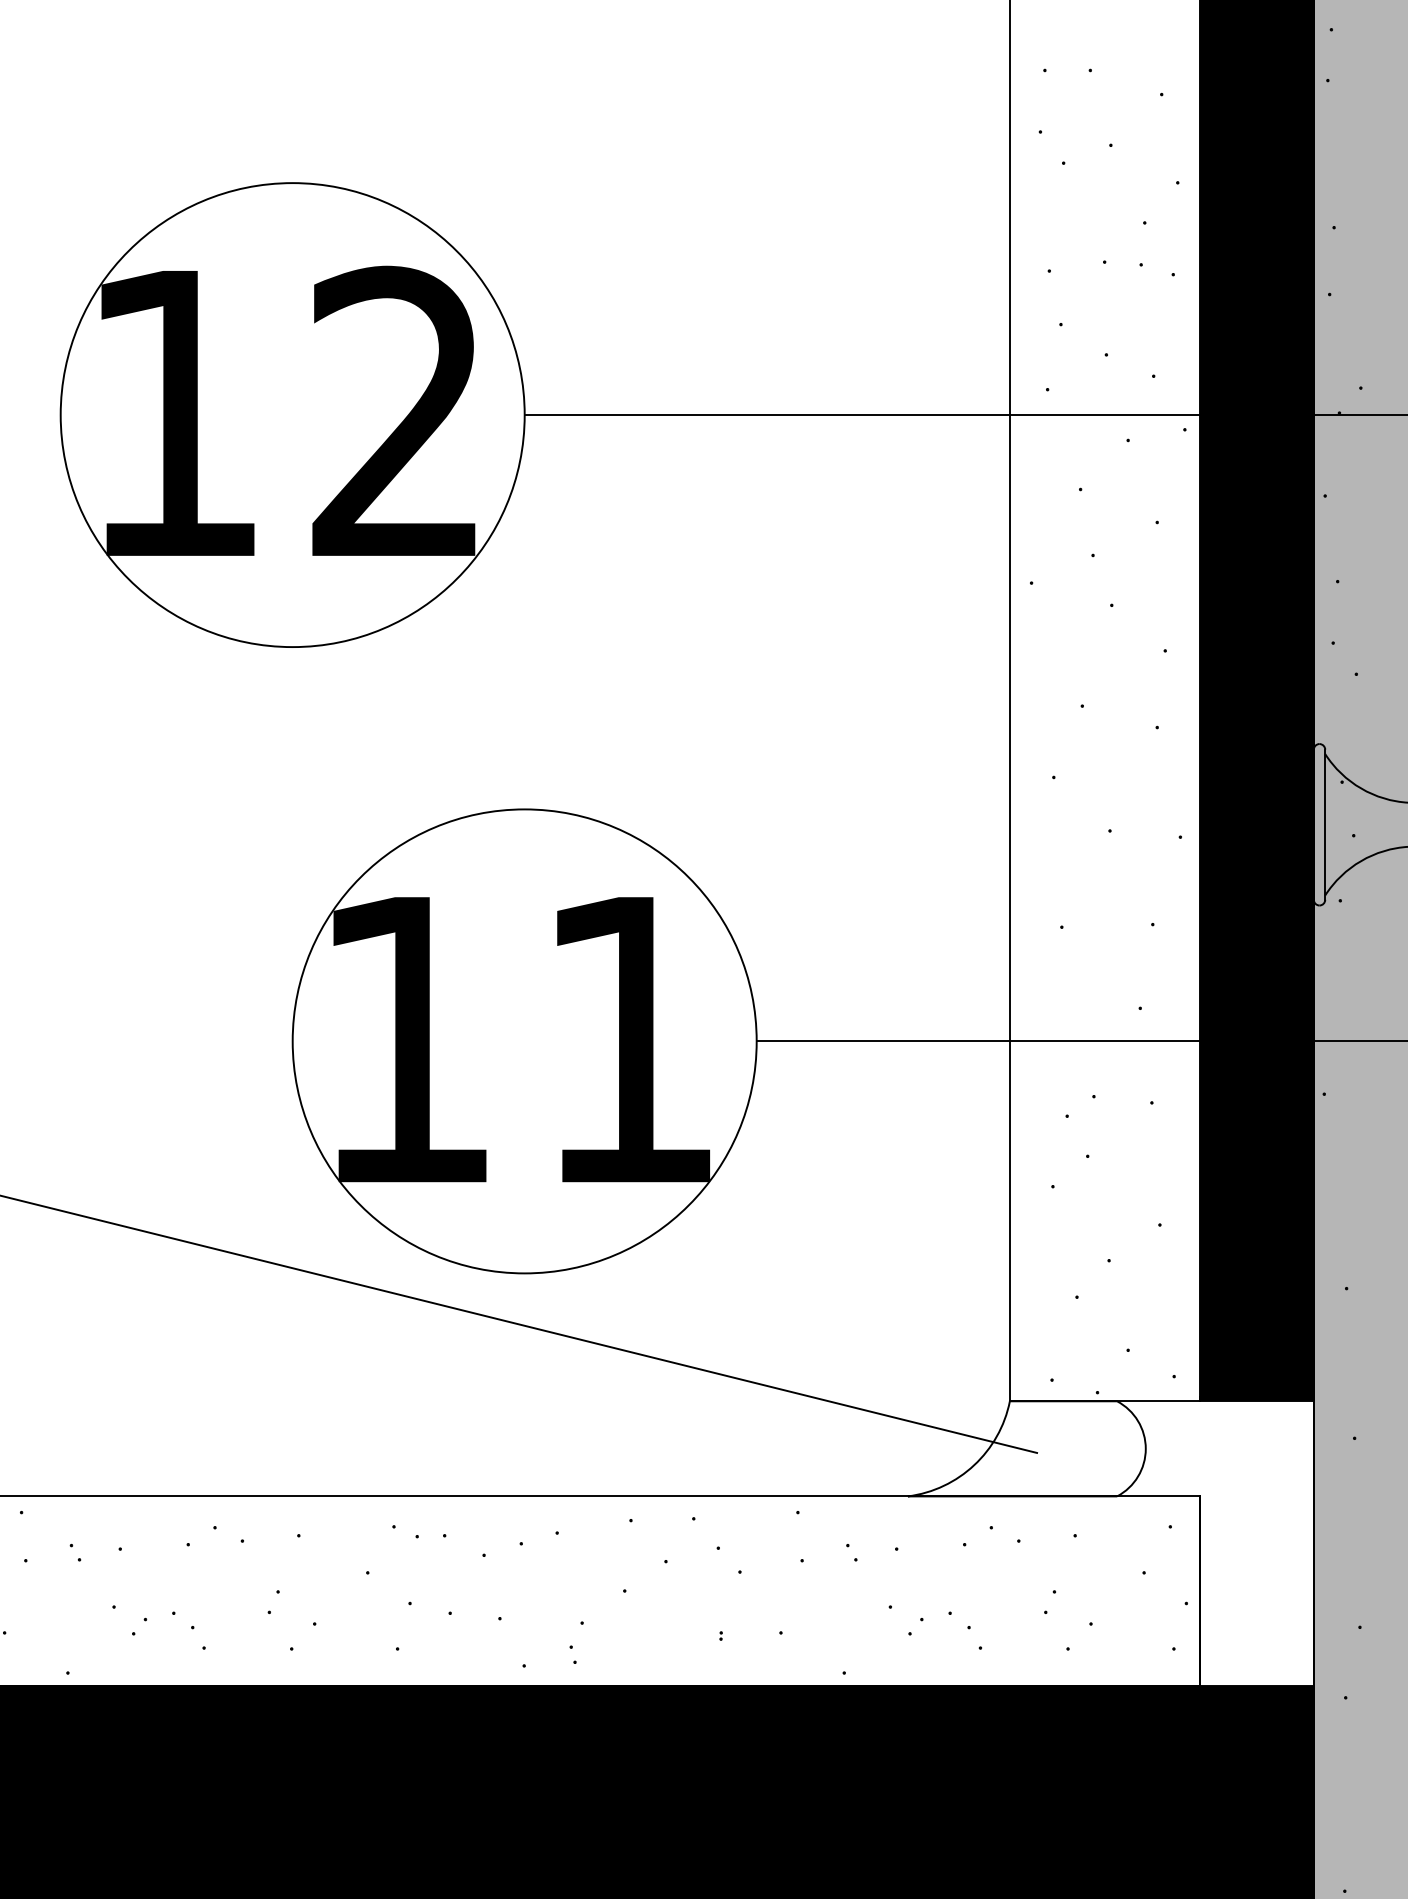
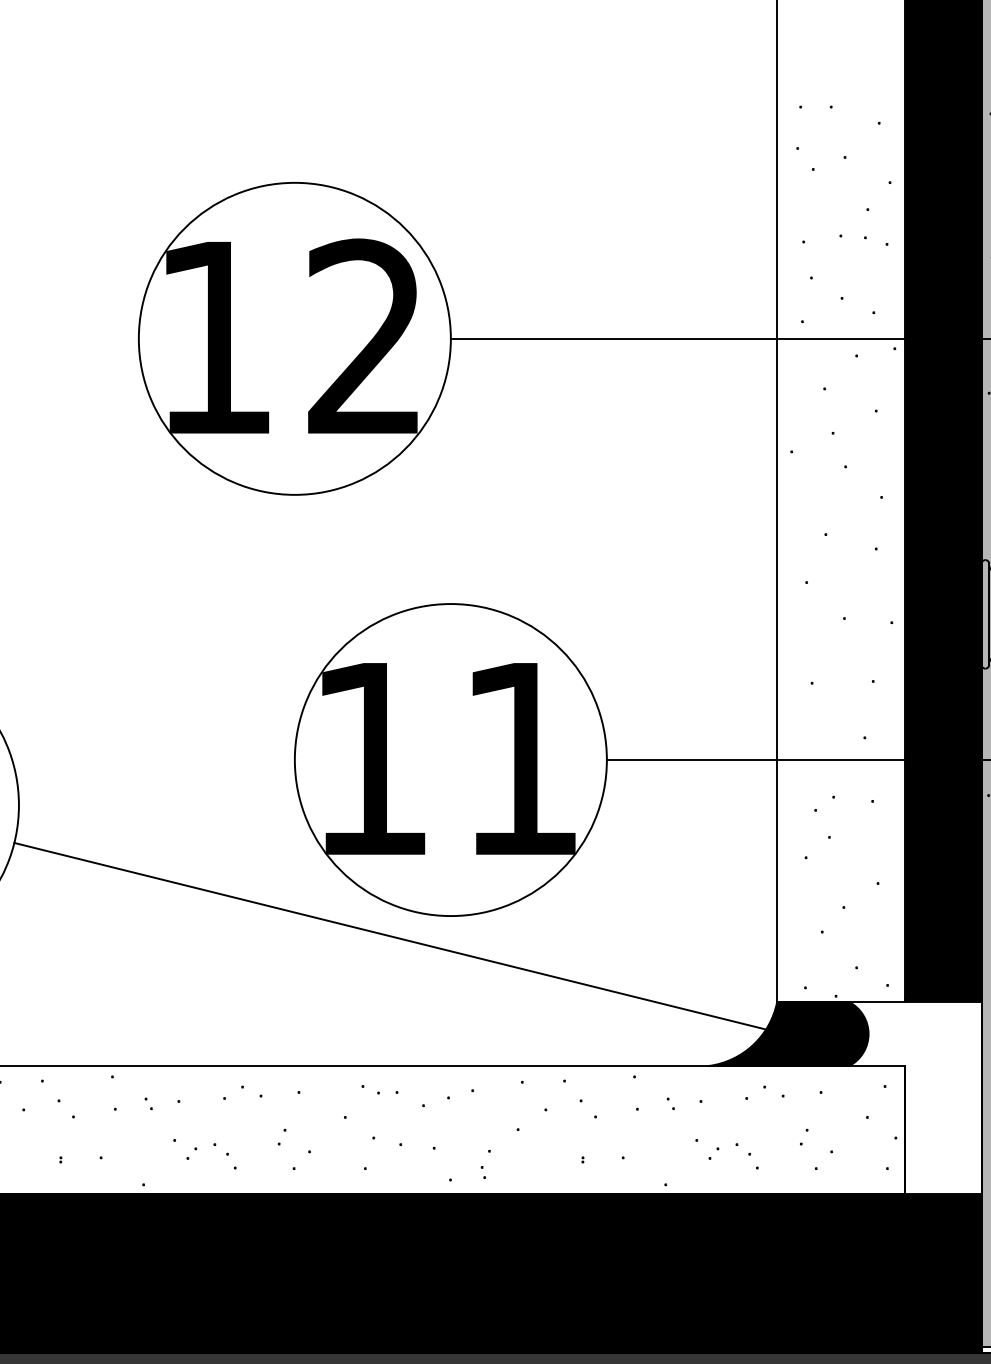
fill: (1026, 1449) -> (788, 1034), added

